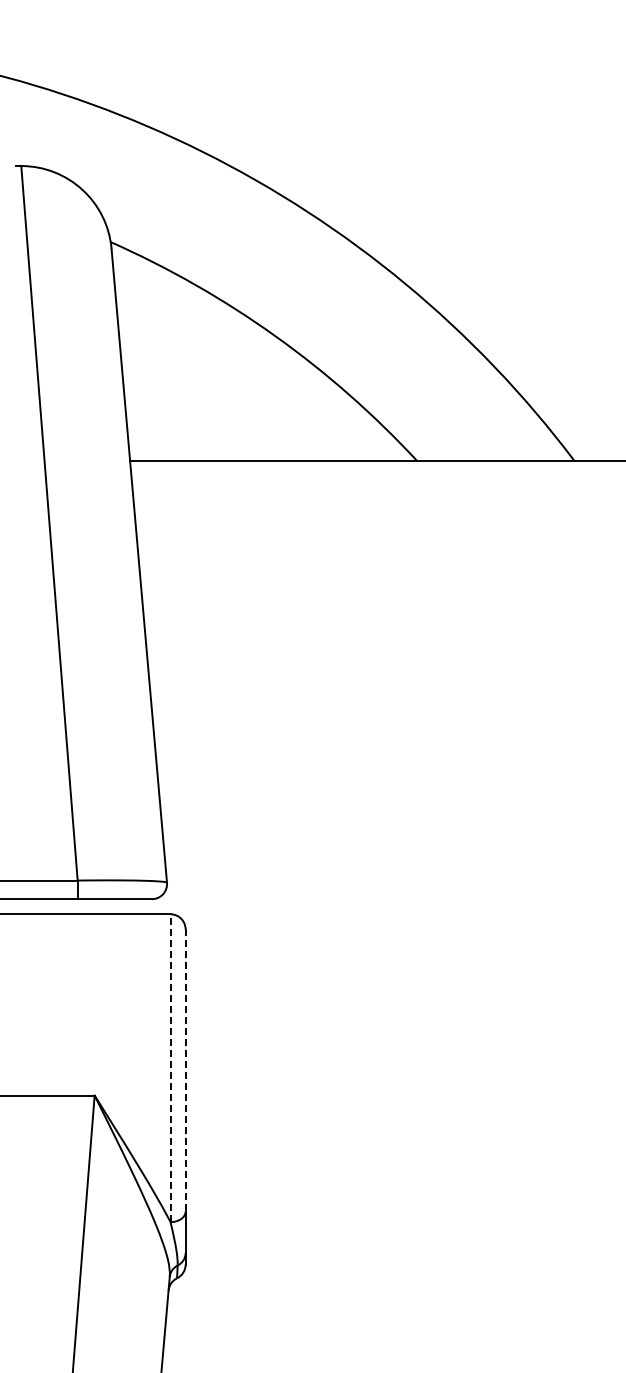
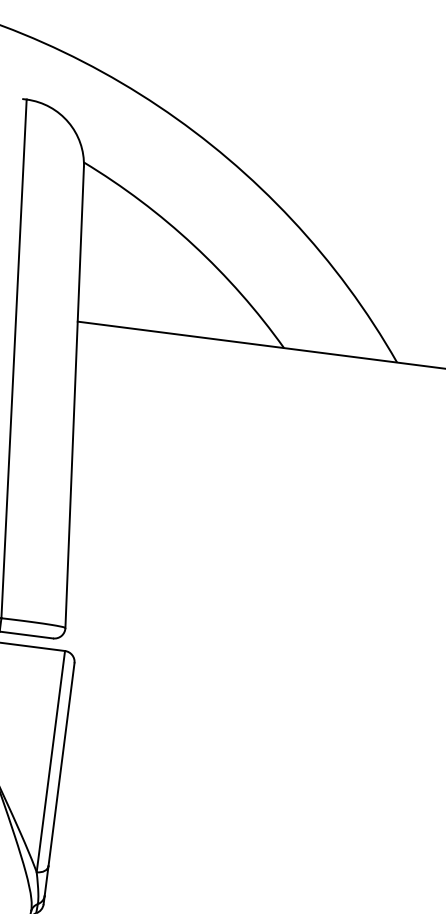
line: (170, 1068) -> (50, 761), dashed -> solid
line: (185, 1070) -> (61, 764), dashed -> solid

